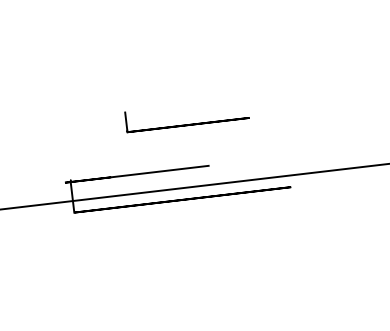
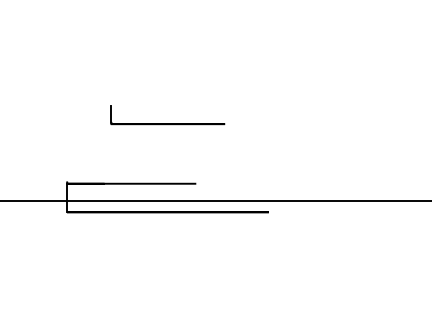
part: (187, 124) -> (167, 123), moved

